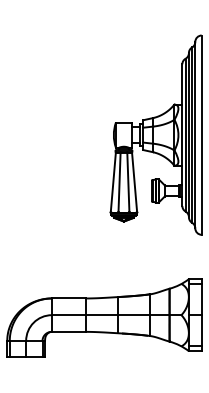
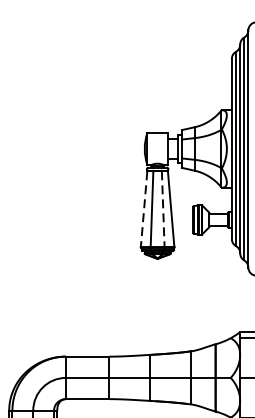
line: (113, 182) -> (144, 209), solid -> dashed
line: (128, 182) -> (163, 209), solid -> dashed

